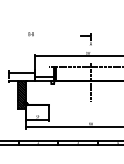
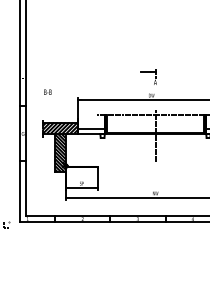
text: (30, 33) -> (47, 91), moved
hatch: (22, 76) -> (60, 127), added

